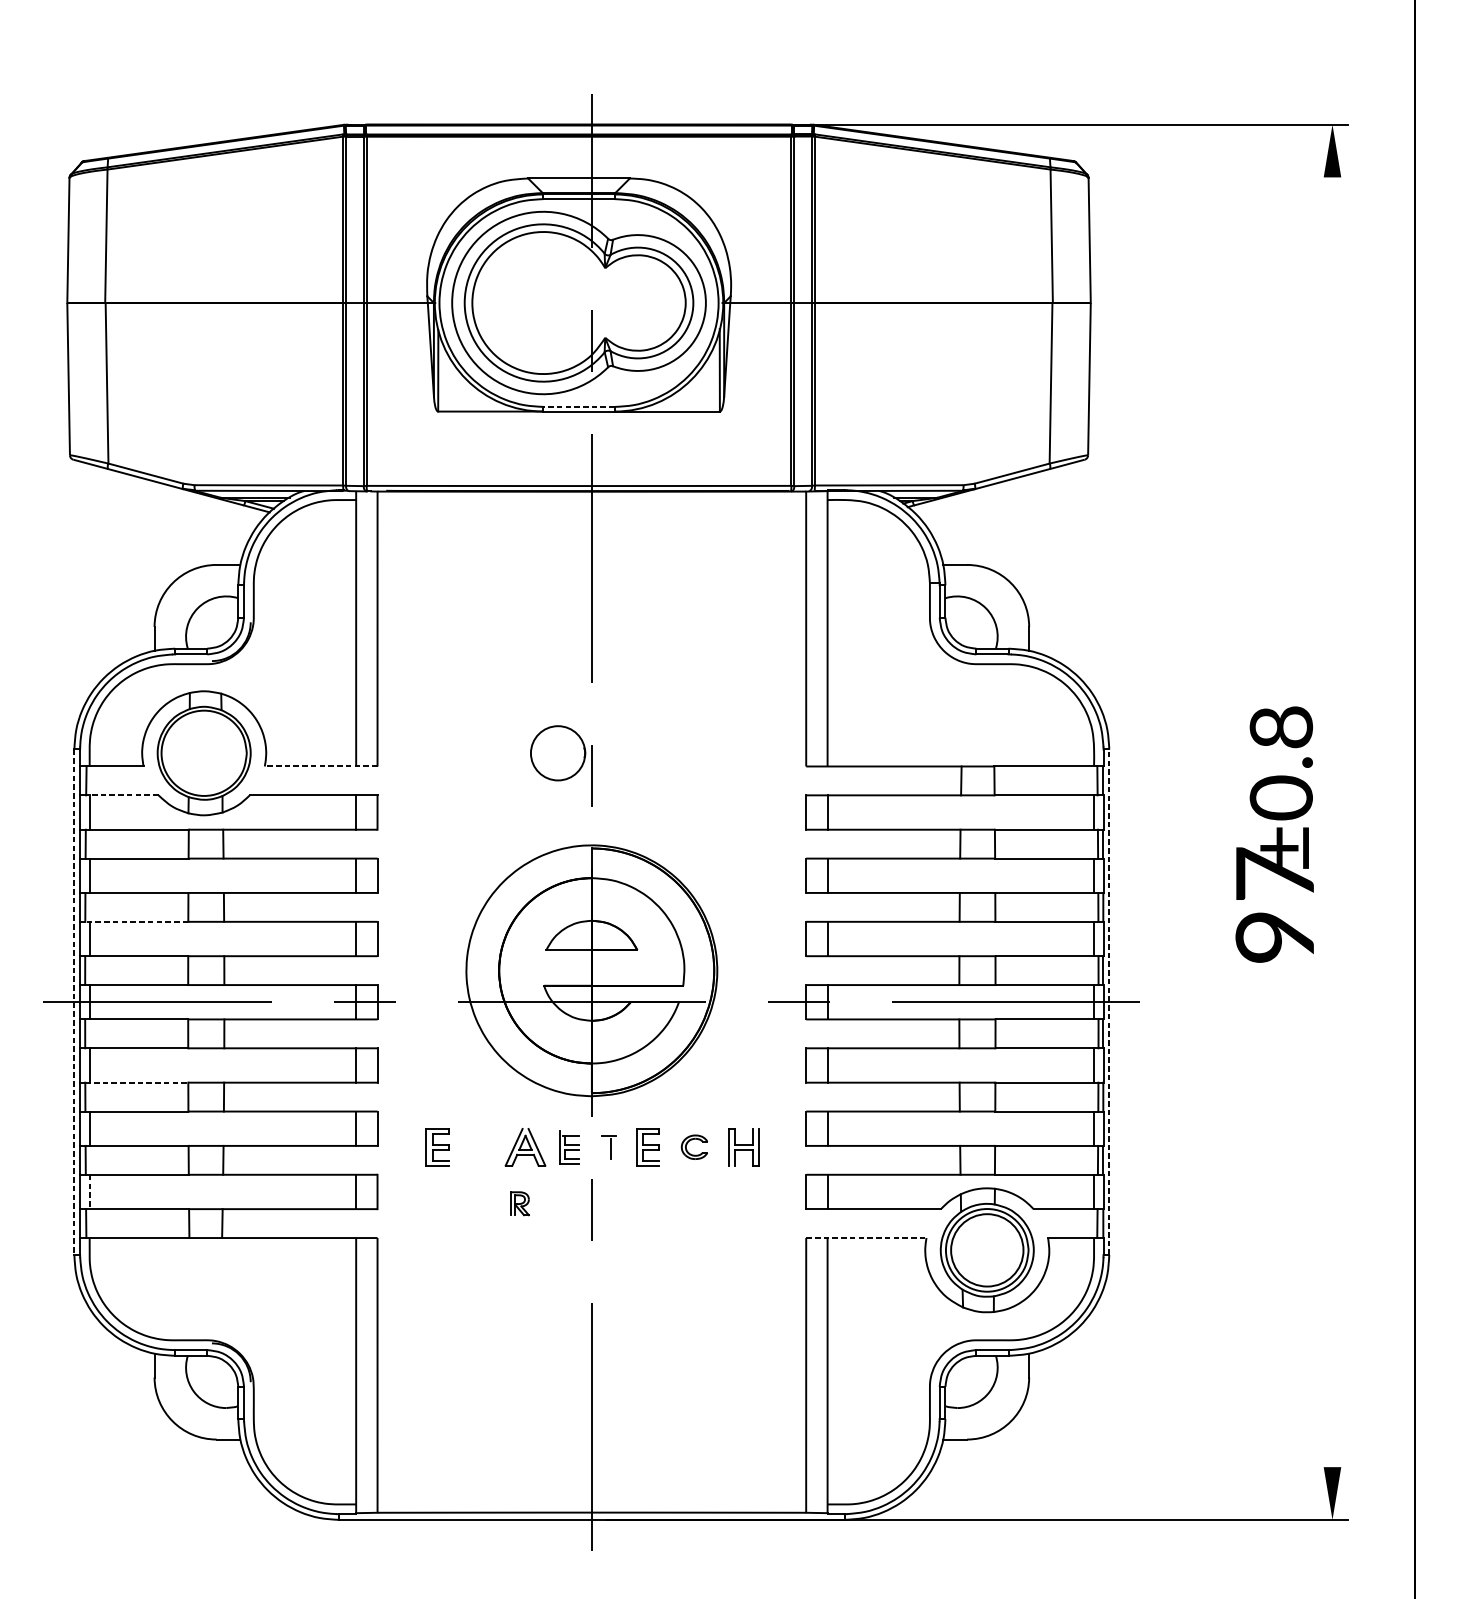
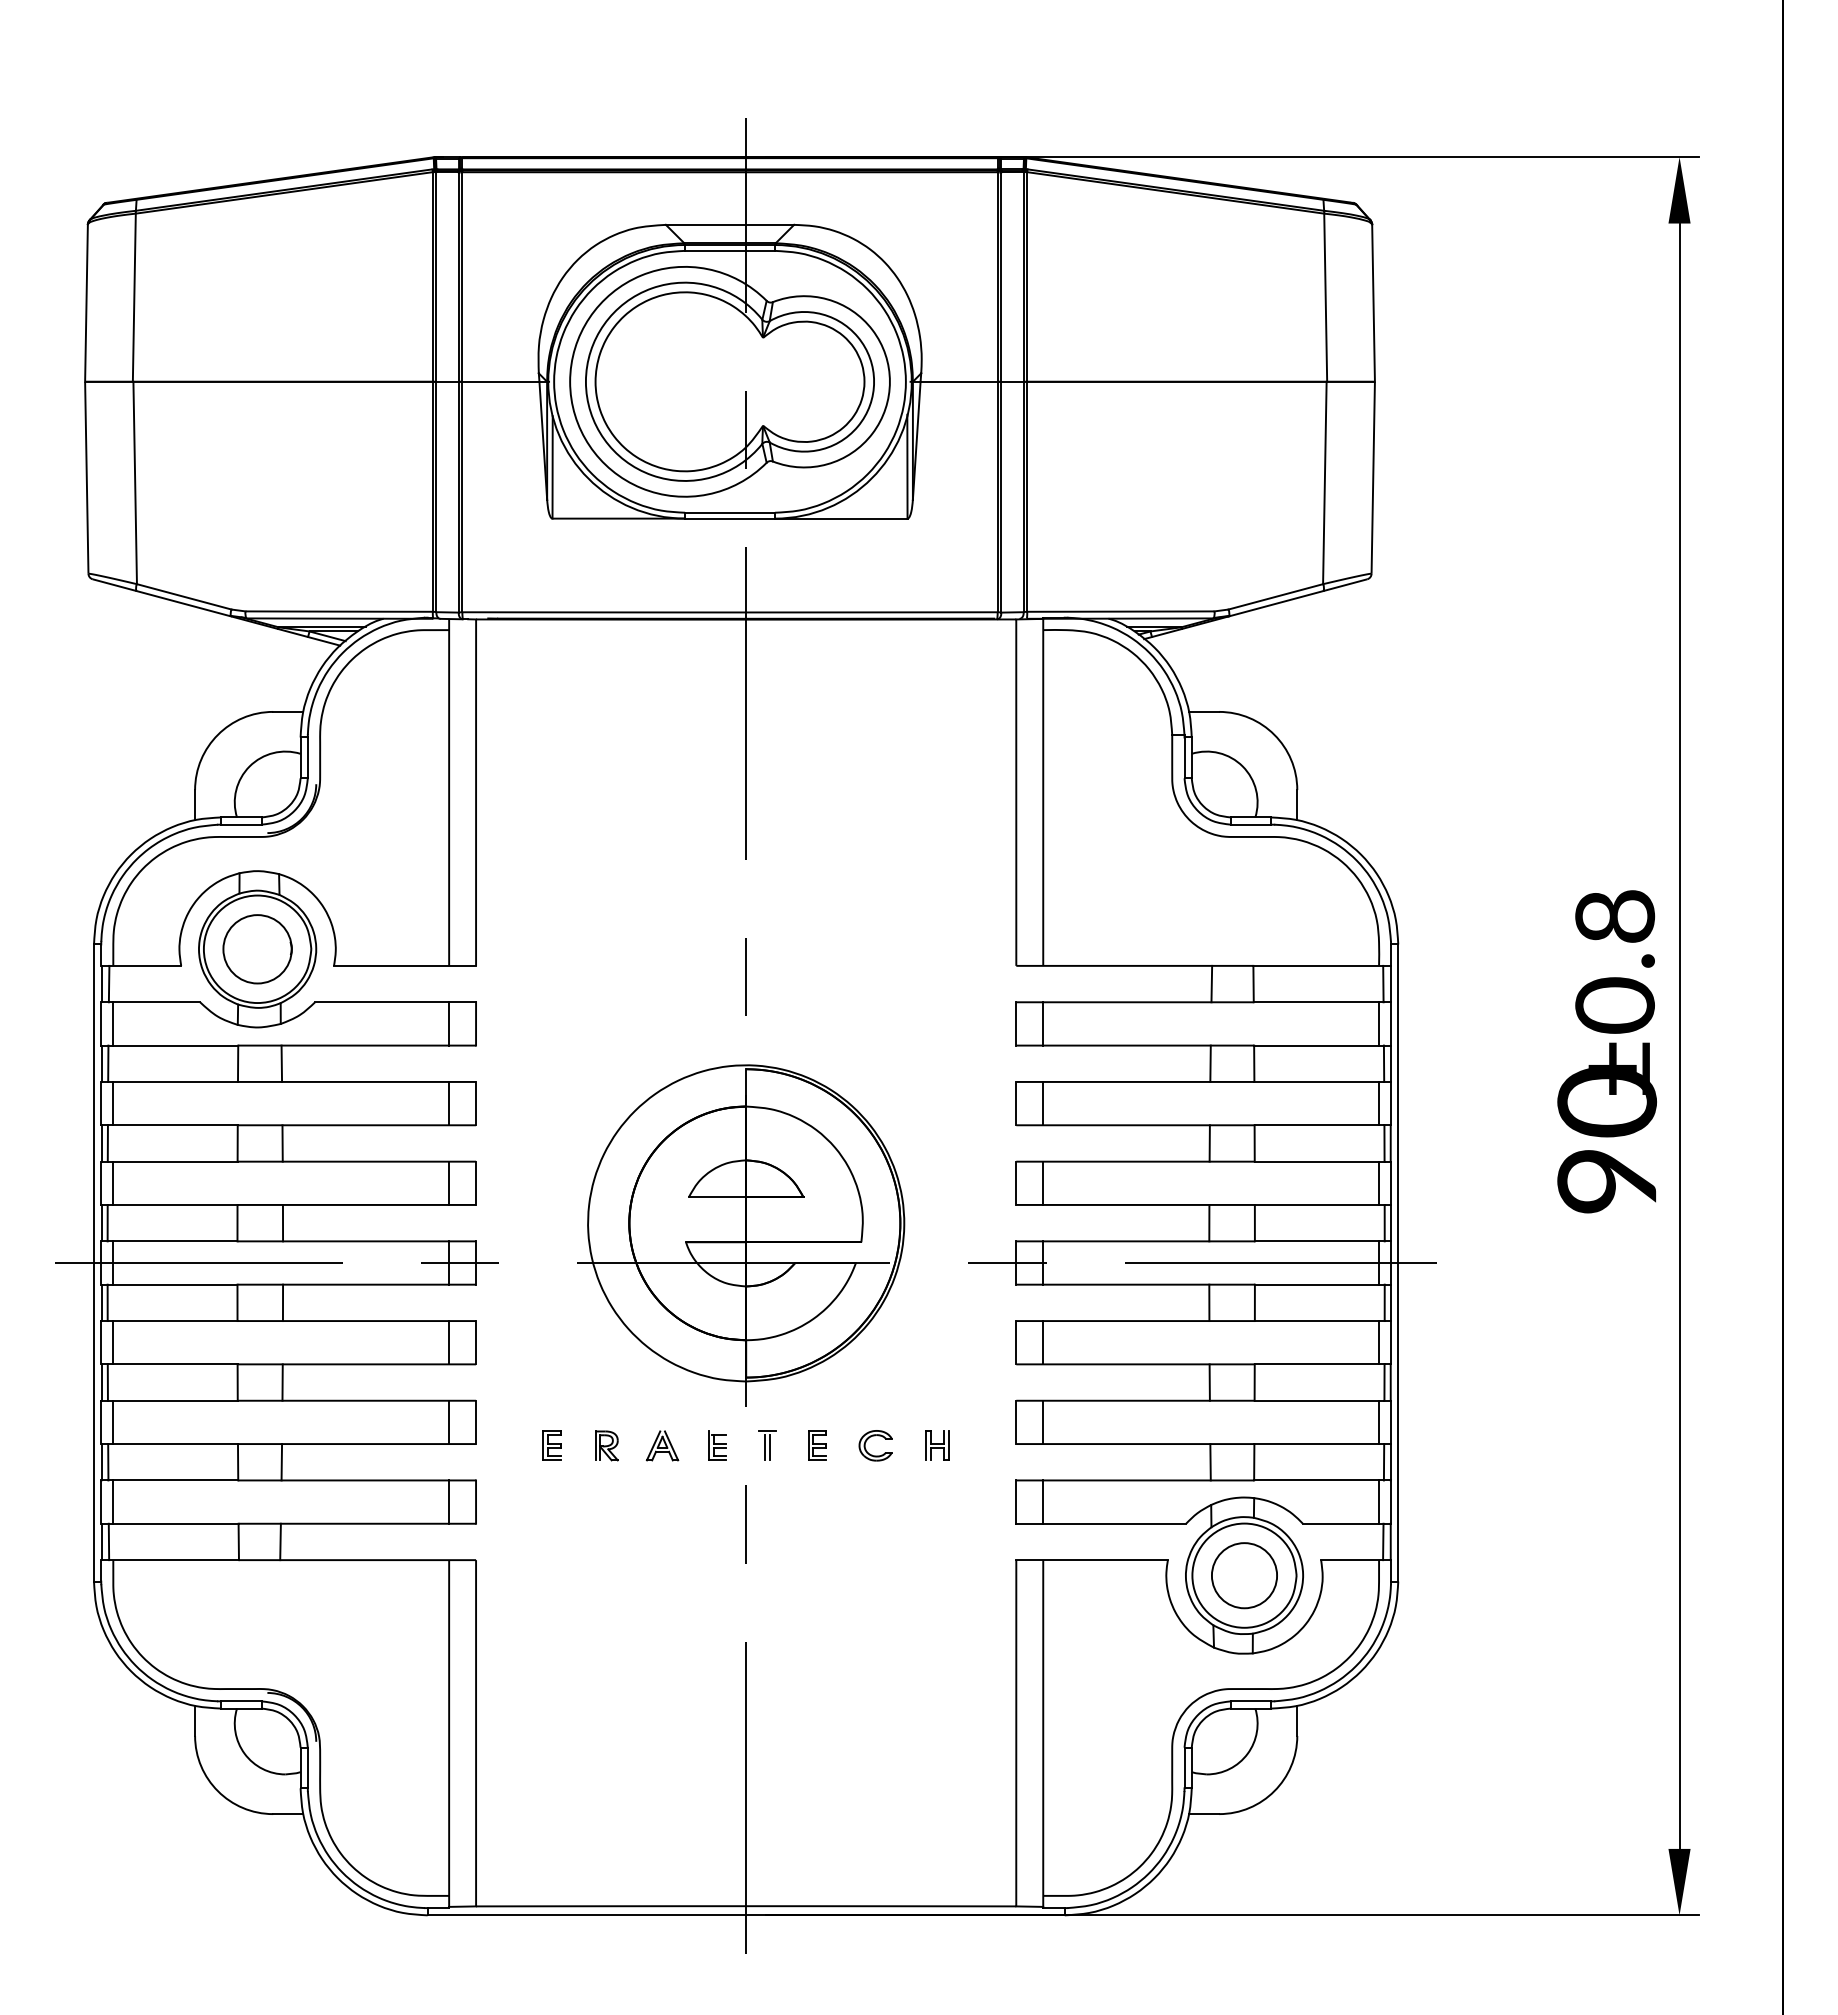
line: (579, 406) -> (730, 512), dashed -> solid
circle: (558, 753) -> (257, 949), moved
line: (320, 766) -> (404, 965), dashed -> solid
line: (122, 795) -> (154, 1002), dashed -> solid
line: (1332, 821) -> (1679, 1035), added
text: (1275, 874) -> (1607, 1102), 97 -> 90
line: (136, 921) -> (172, 1161), dashed -> solid
line: (74, 1002) -> (94, 1263), dashed -> solid
line: (1109, 1002) -> (1398, 1263), dashed -> solid
line: (136, 1082) -> (172, 1364), dashed -> solid
part: (437, 1147) -> (551, 1445), size x0.62
part: (525, 1147) -> (662, 1445), size x0.62
part: (569, 1147) -> (717, 1445), size x0.71
part: (648, 1147) -> (817, 1445), size x0.62
part: (743, 1147) -> (937, 1445), size x0.62
line: (607, 1148) -> (765, 1447), added
line: (89, 1192) -> (113, 1502), dashed -> solid
part: (519, 1203) -> (606, 1445), moved
line: (866, 1238) -> (1092, 1560), dashed -> solid
circle: (987, 1250) -> (1244, 1575), size x0.71

